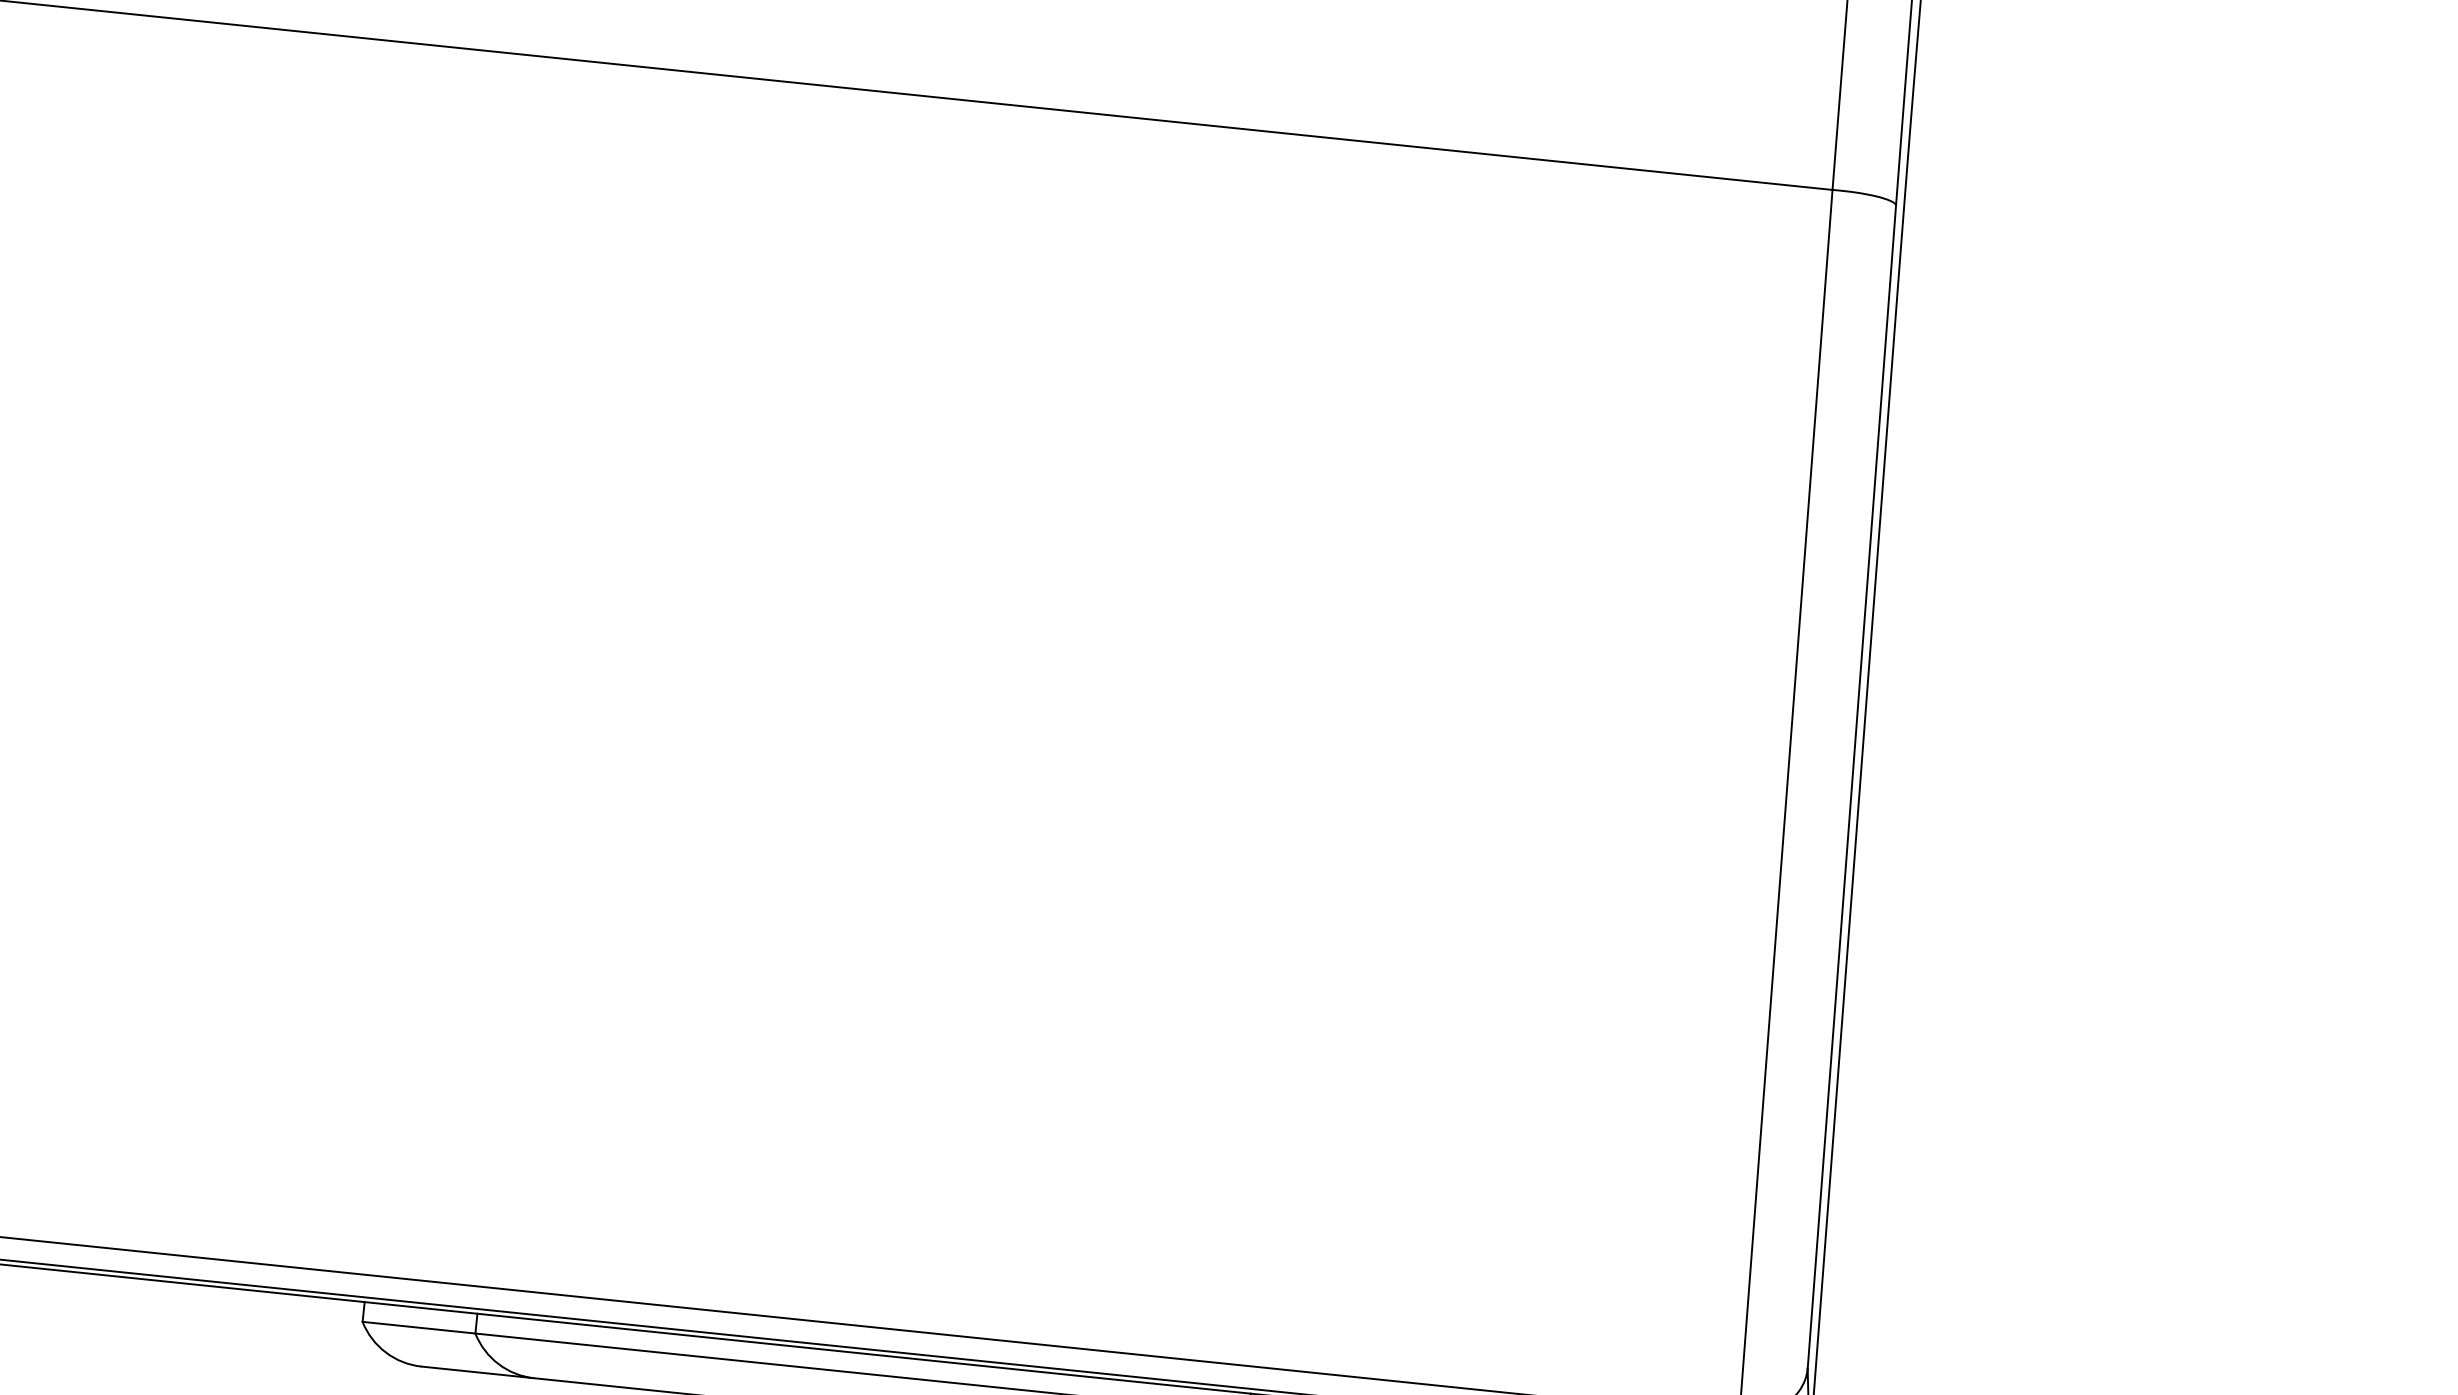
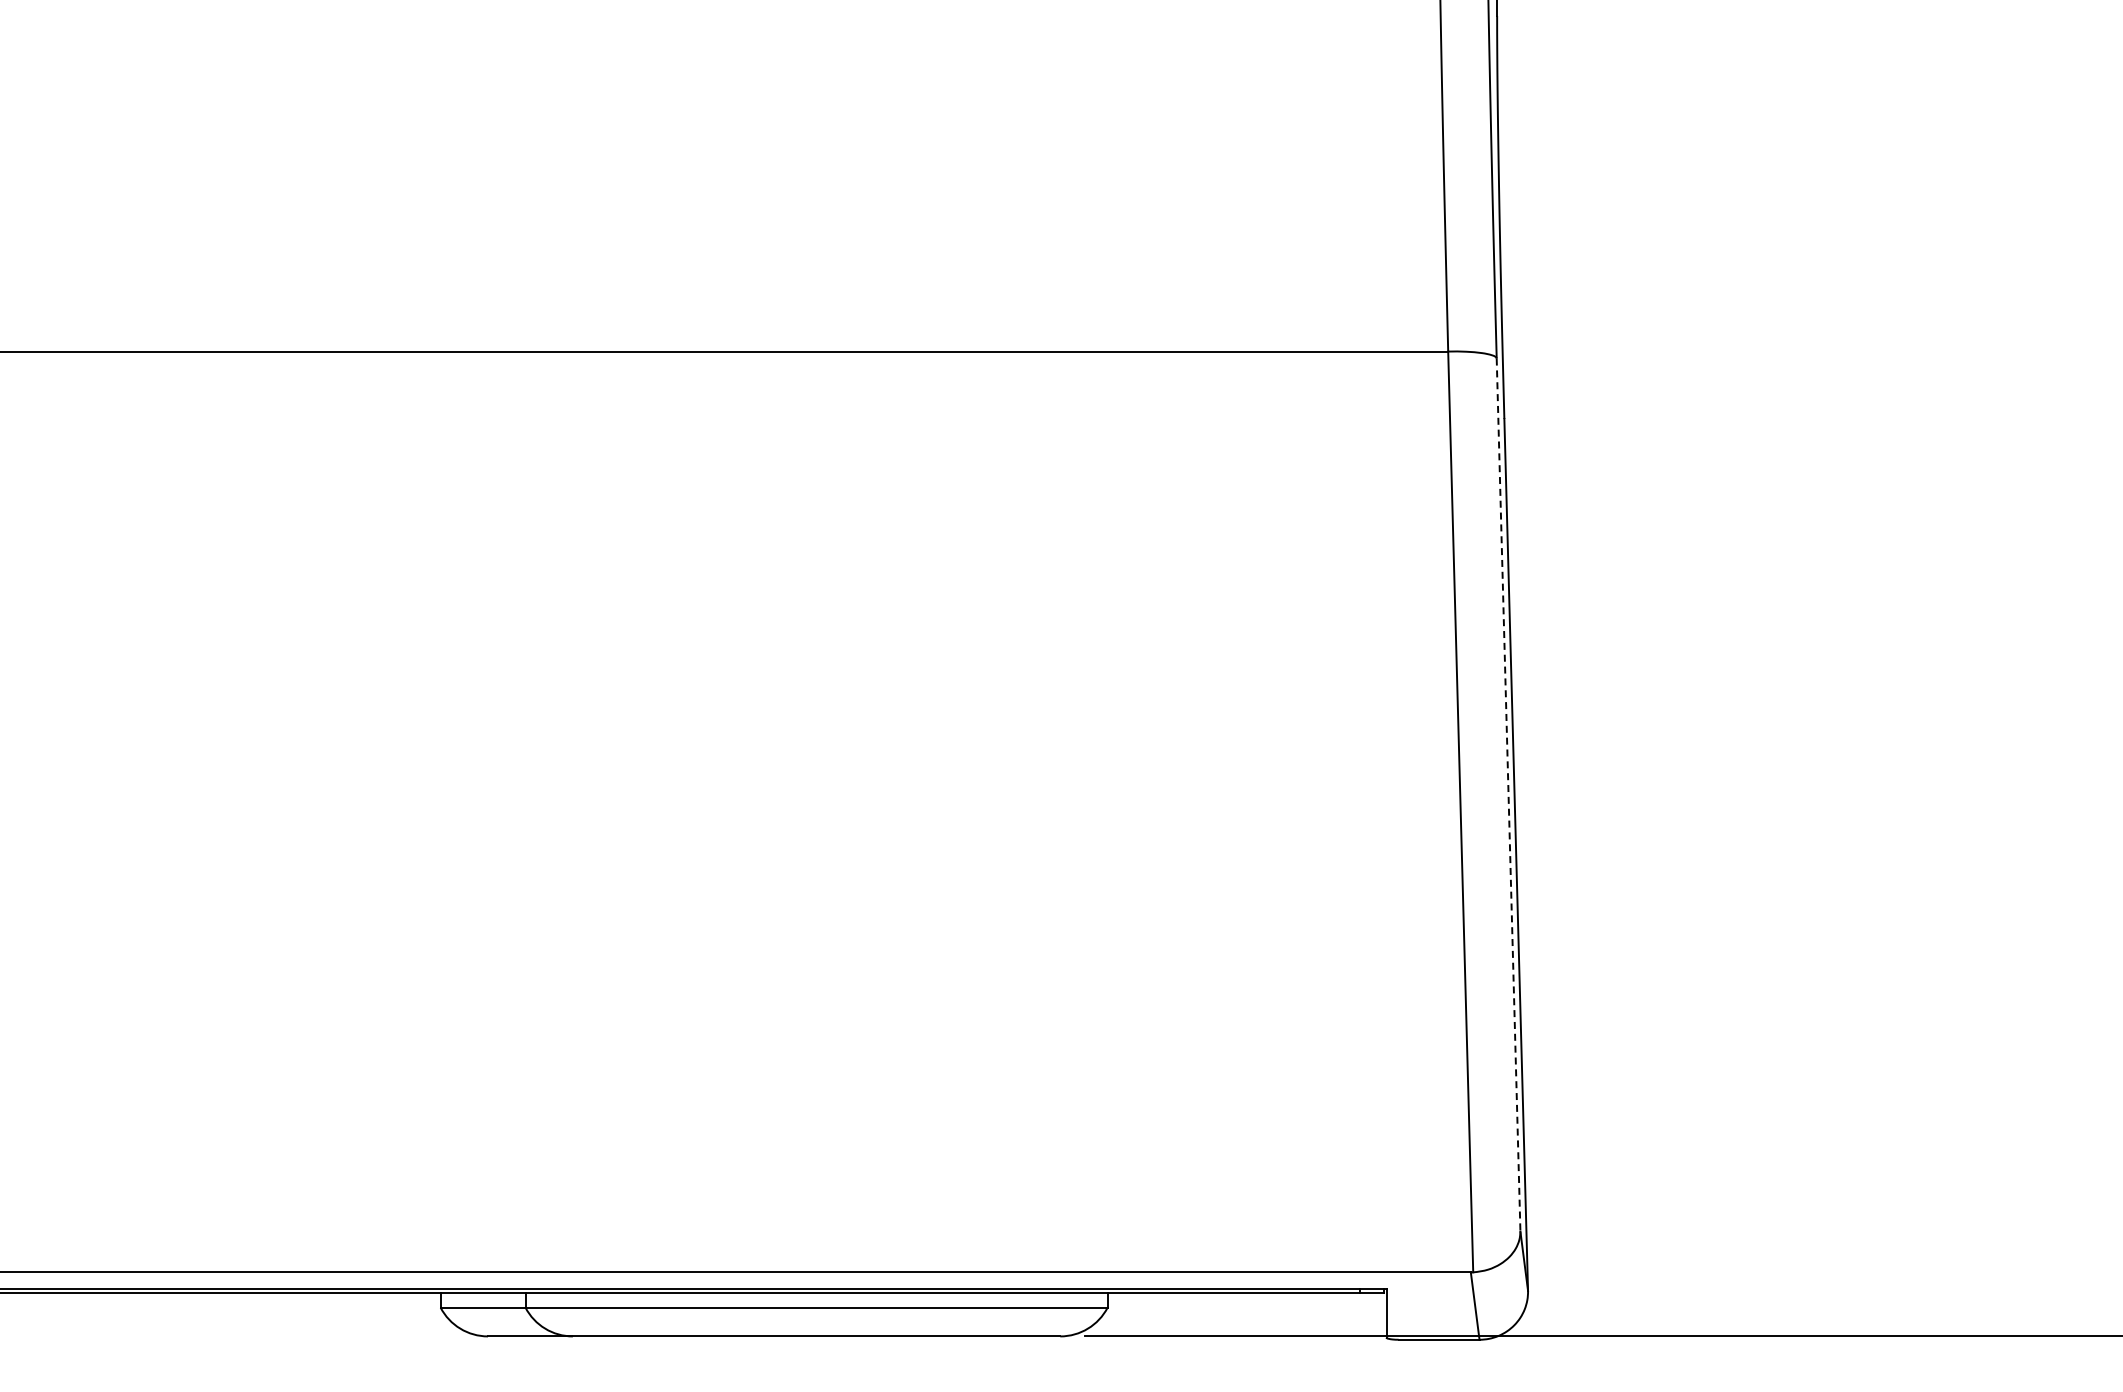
line: (1851, 788) -> (1508, 795), solid -> dashed

